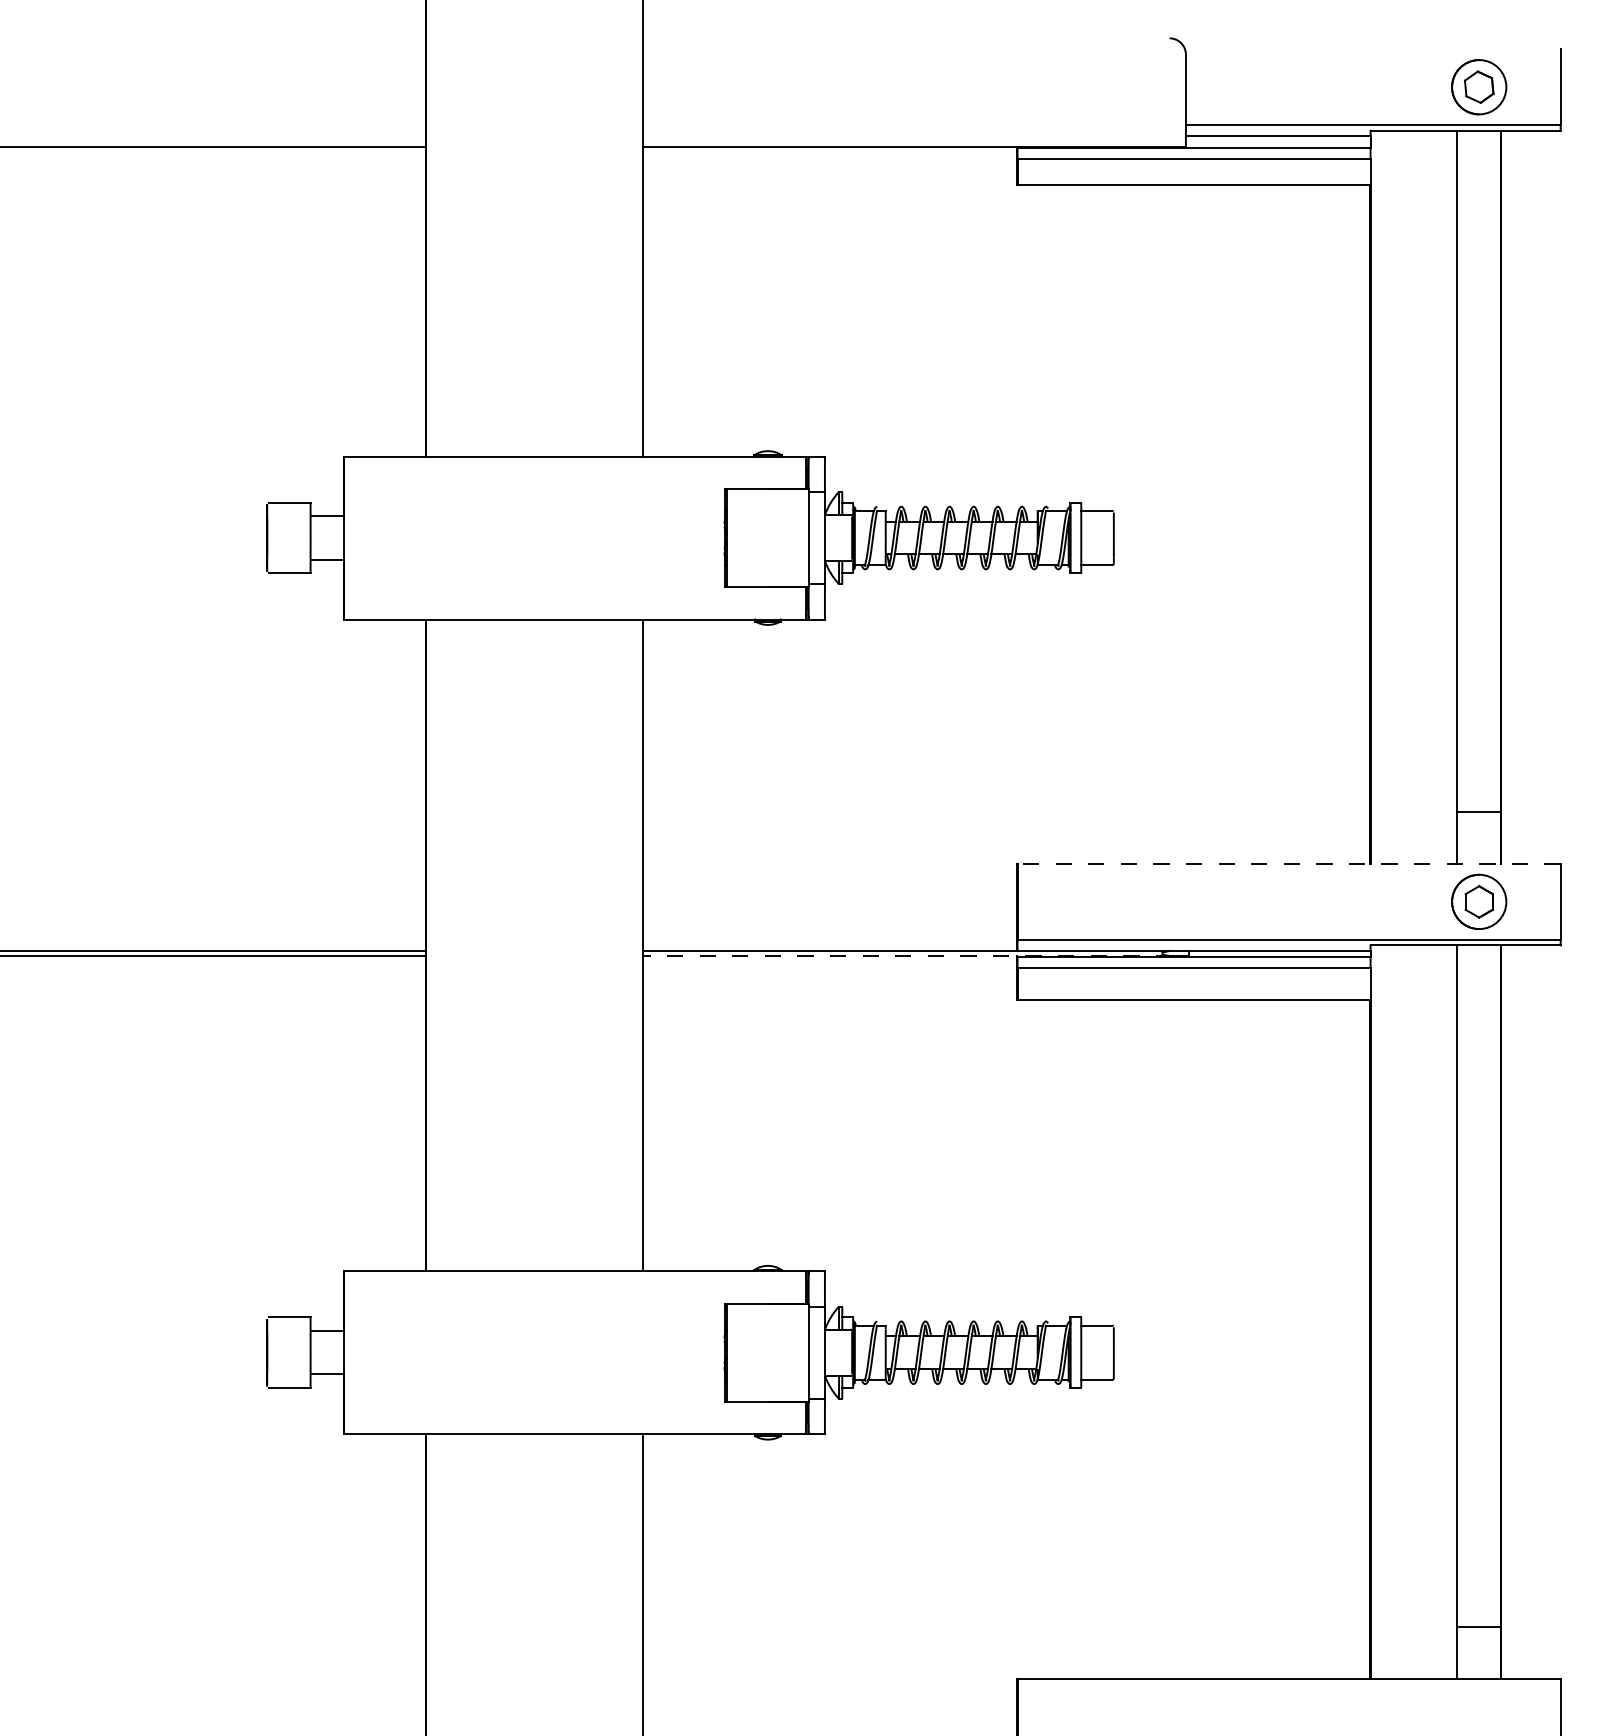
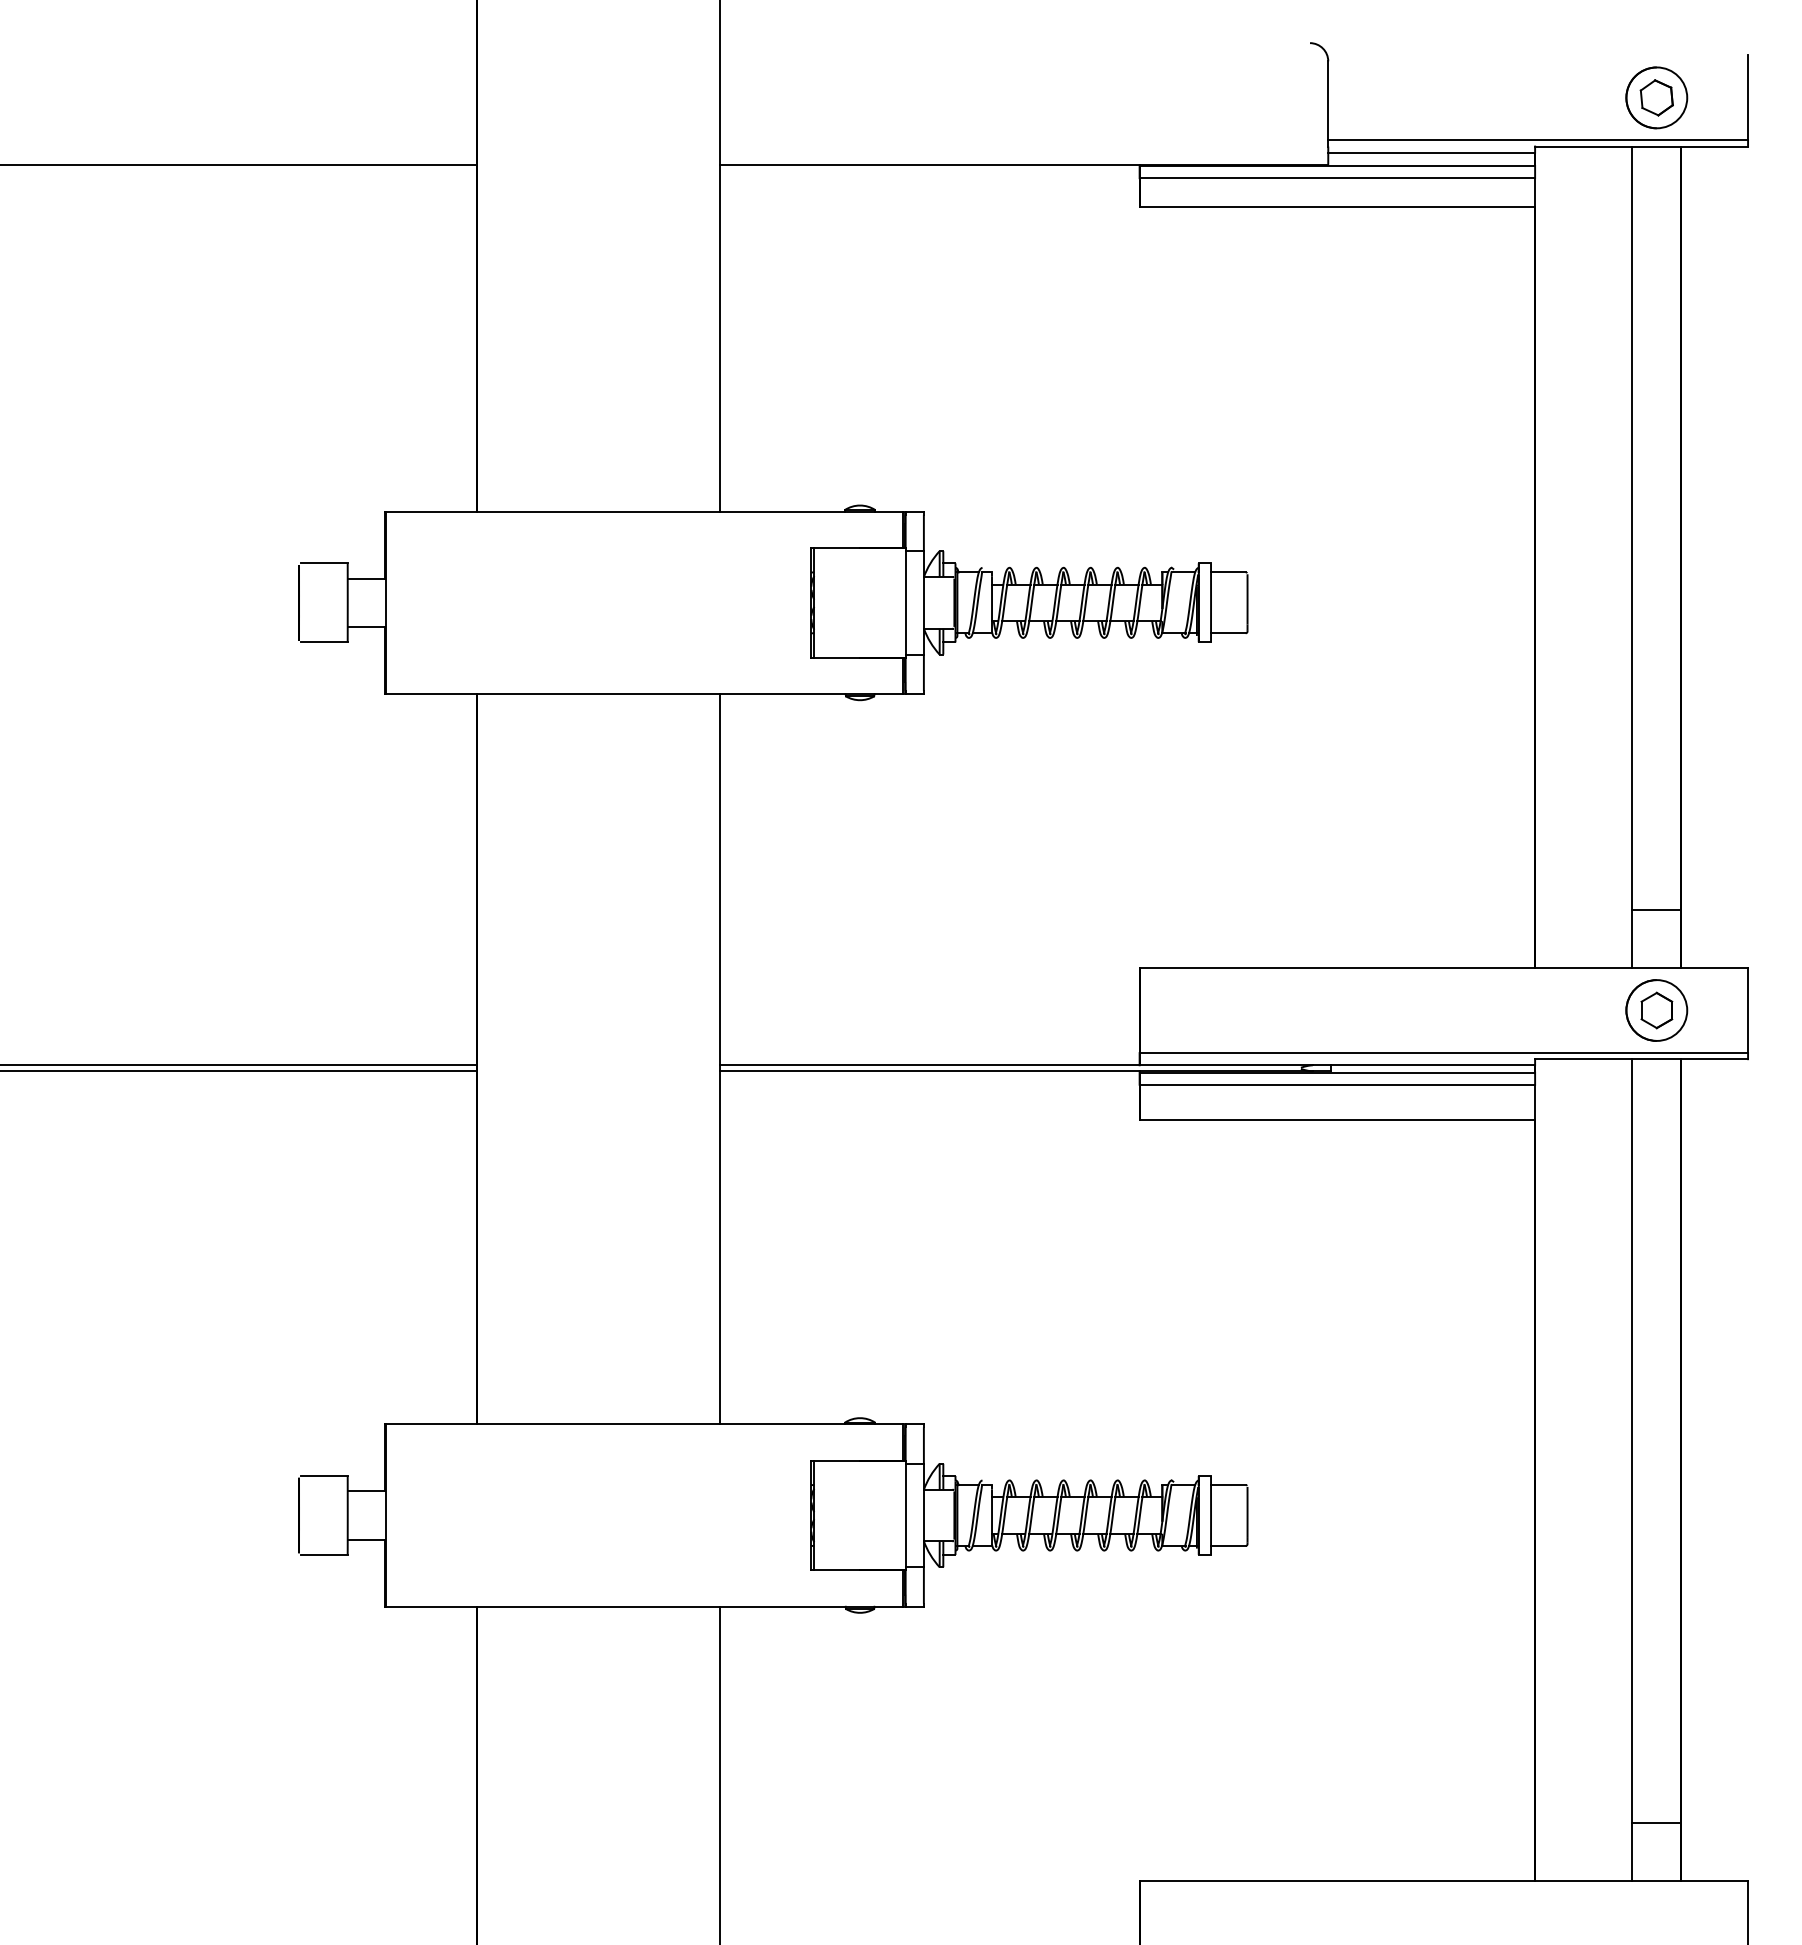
line: (1288, 863) -> (1443, 967), dashed -> solid
line: (906, 956) -> (1015, 1071), dashed -> solid

